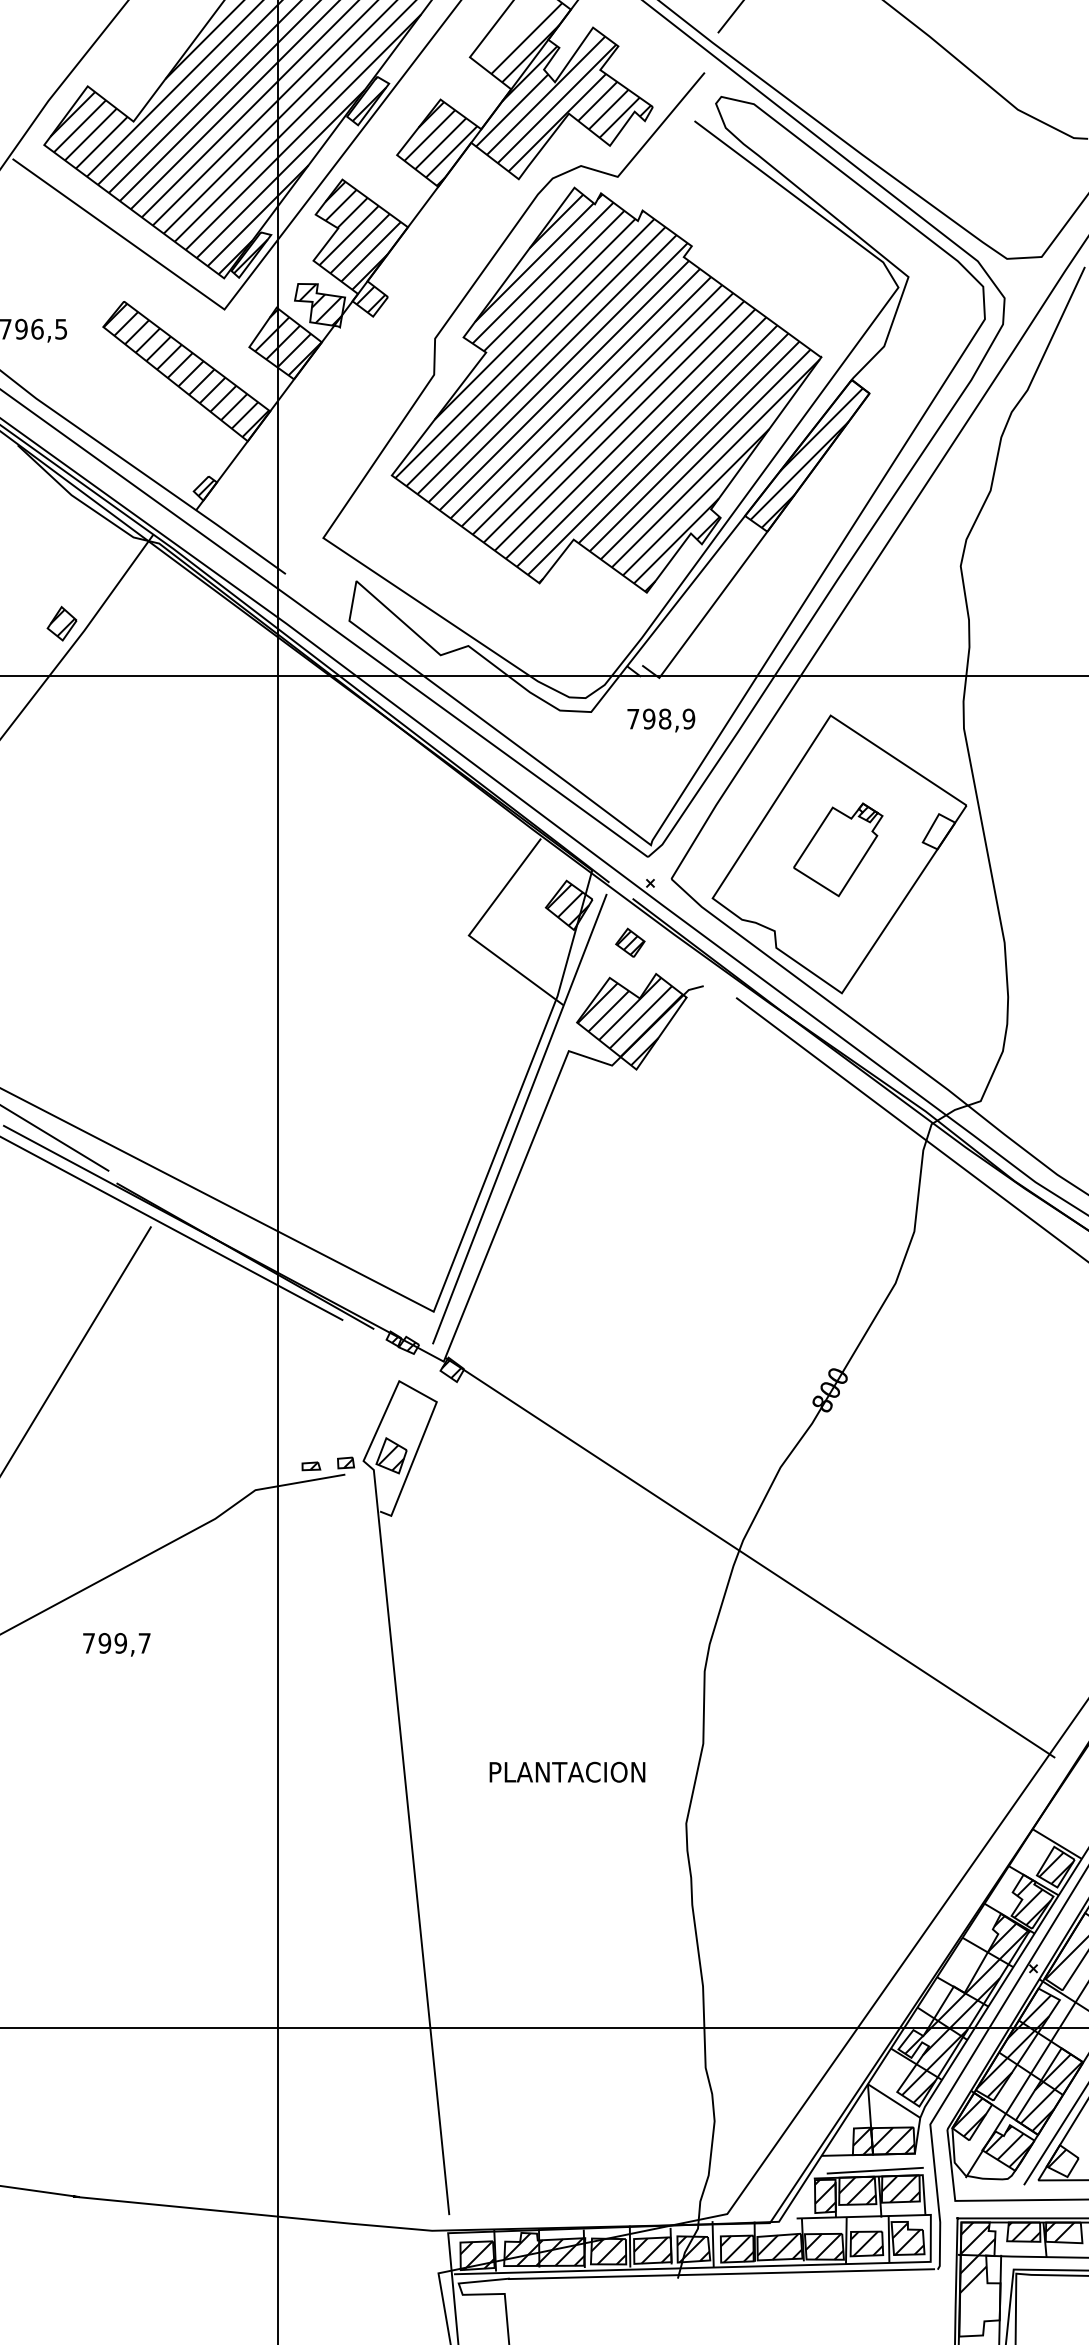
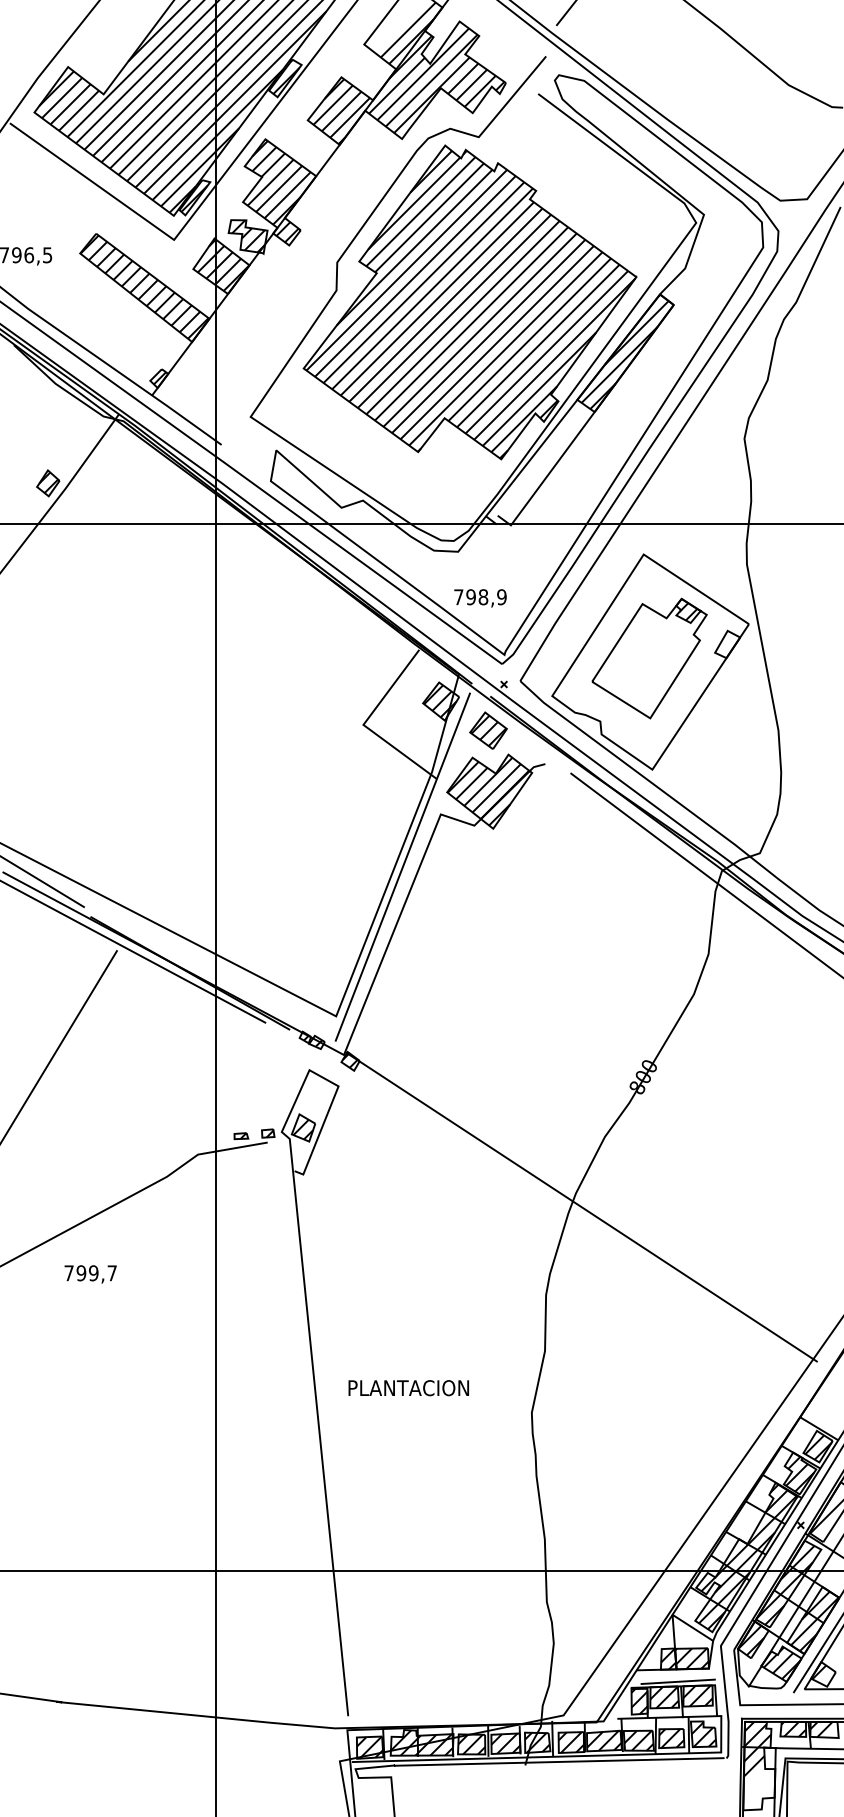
text: (661, 720) -> (480, 598), moved
part: (838, 849) -> (649, 658), size x1.67
part: (630, 942) -> (488, 730), size x1.67
text: (567, 1772) -> (408, 1388), moved

